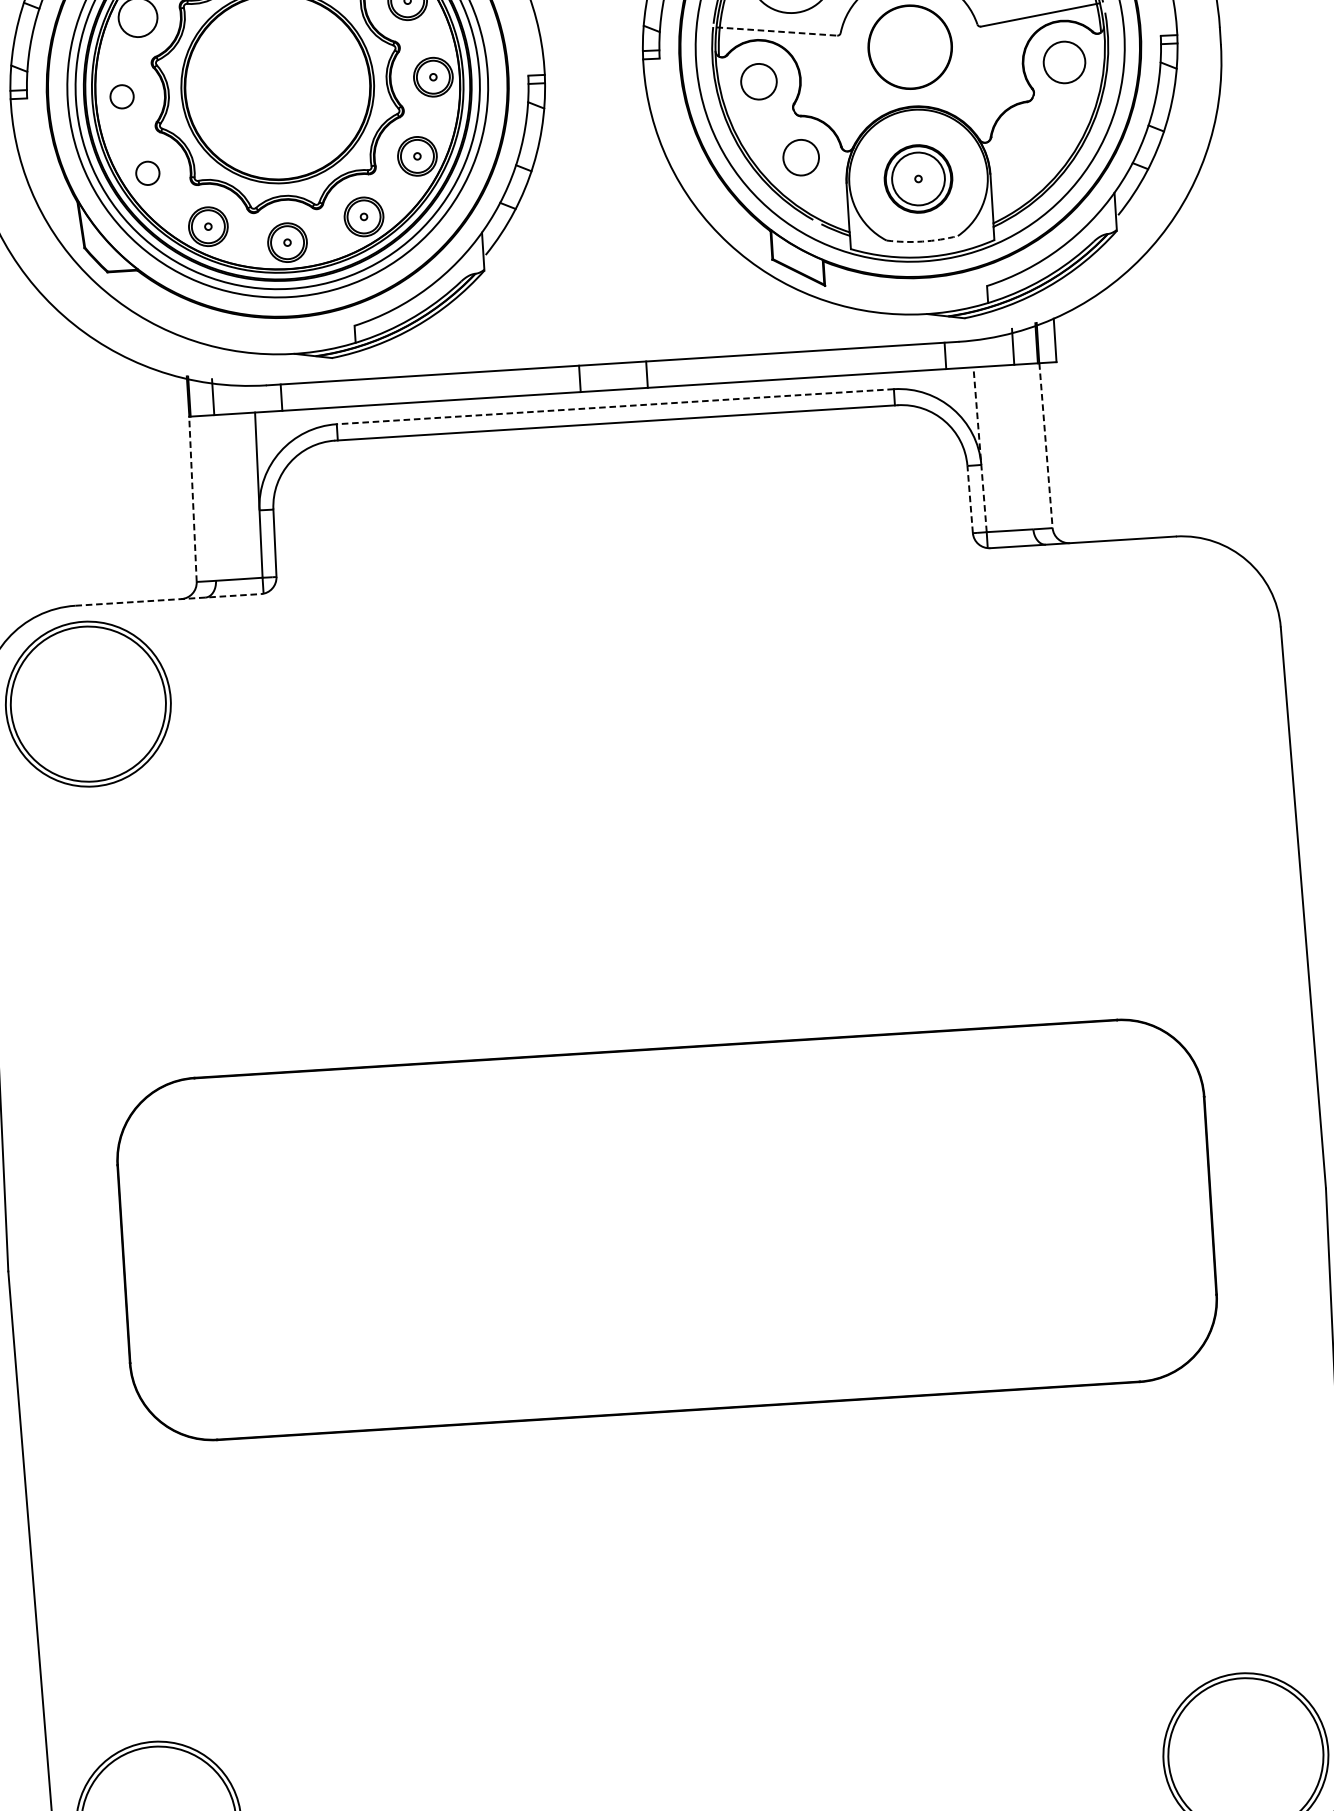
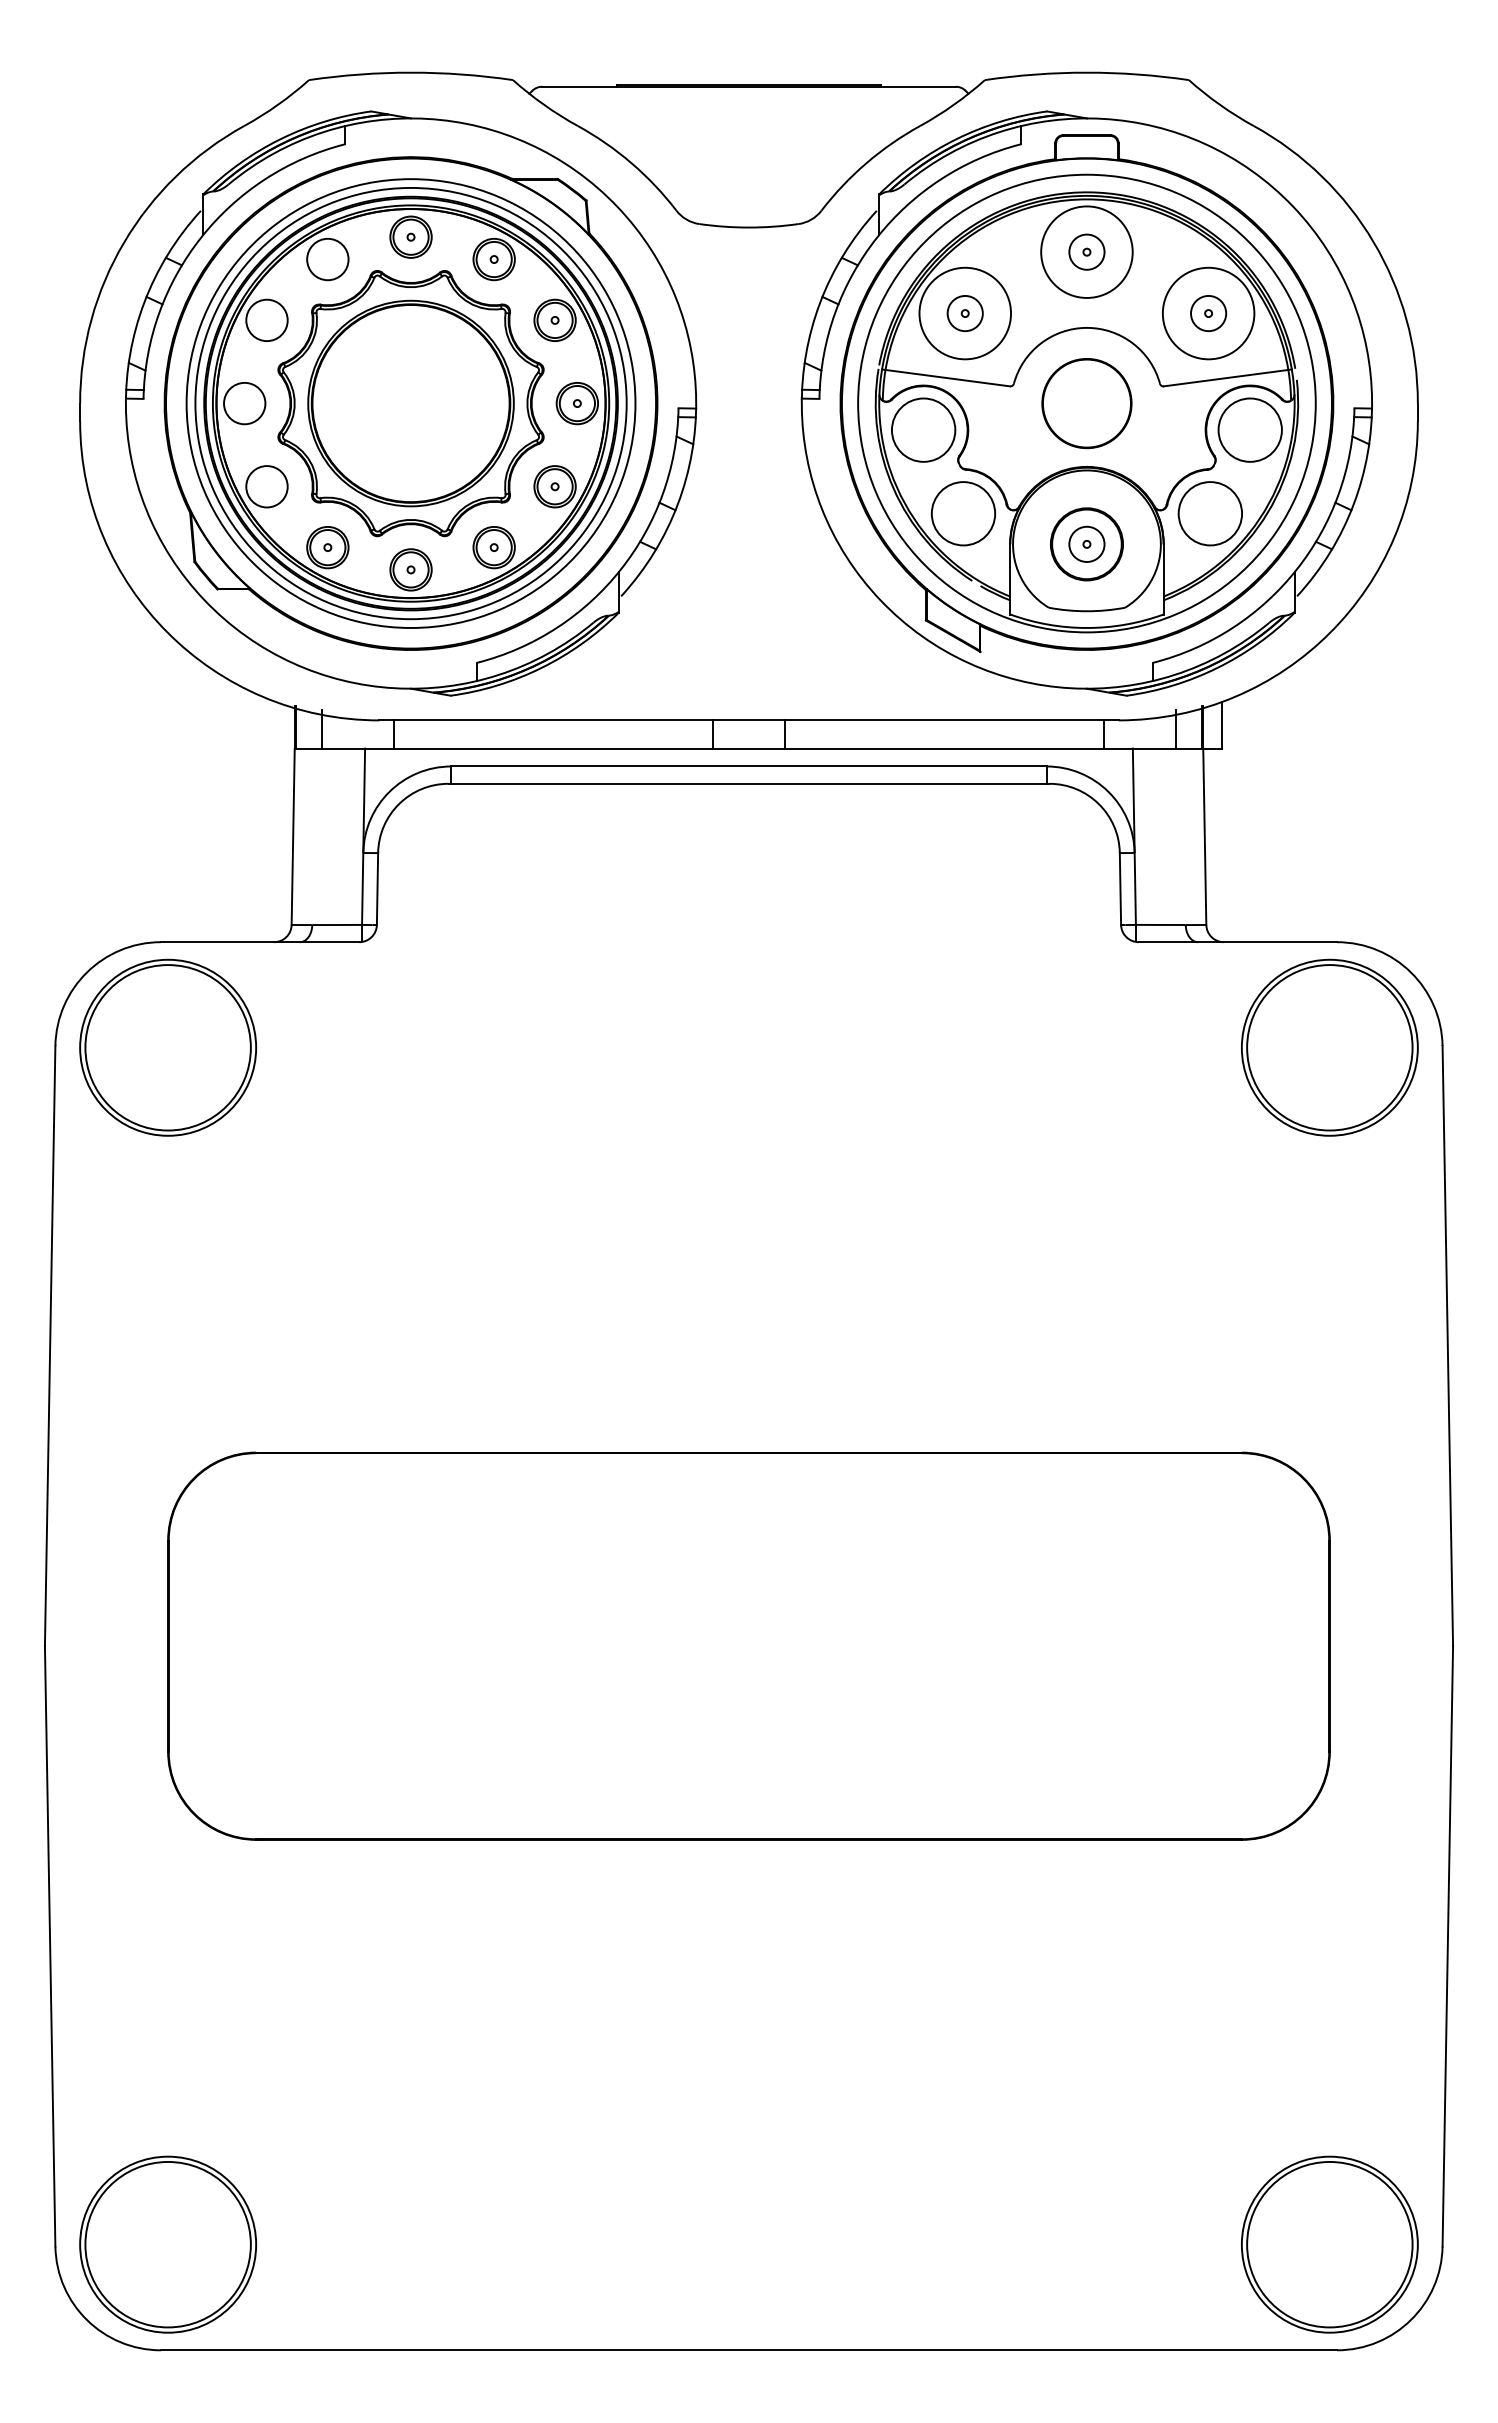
line: (777, 31) -> (946, 377), dashed -> solid
circle: (1063, 61) -> (1249, 429), size x1.43
circle: (758, 81) -> (923, 429), size x1.67
circle: (121, 96) -> (244, 403), size x1.67
circle: (1031, 142) -> (1209, 513), added
circle: (801, 157) -> (963, 513), size x1.67
circle: (147, 173) -> (266, 486), size x1.67
circle: (918, 178) -> (1086, 543), size x0.62
arc: (922, 241) -> (1086, 611), dashed -> solid
line: (615, 406) -> (749, 766), dashed -> solid
line: (1045, 446) -> (1204, 837), dashed -> solid
line: (980, 449) -> (1134, 836), dashed -> solid
line: (193, 499) -> (293, 836), dashed -> solid
line: (970, 499) -> (1120, 888), dashed -> solid
line: (168, 600) -> (260, 942), dashed -> solid
part: (1175, 635) -> (1329, 1047), added

